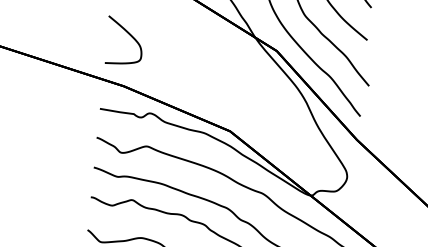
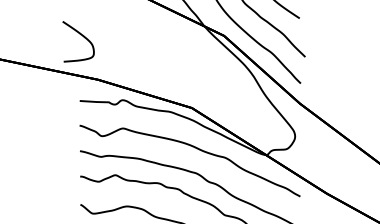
part: (127, 34) -> (80, 35), moved

